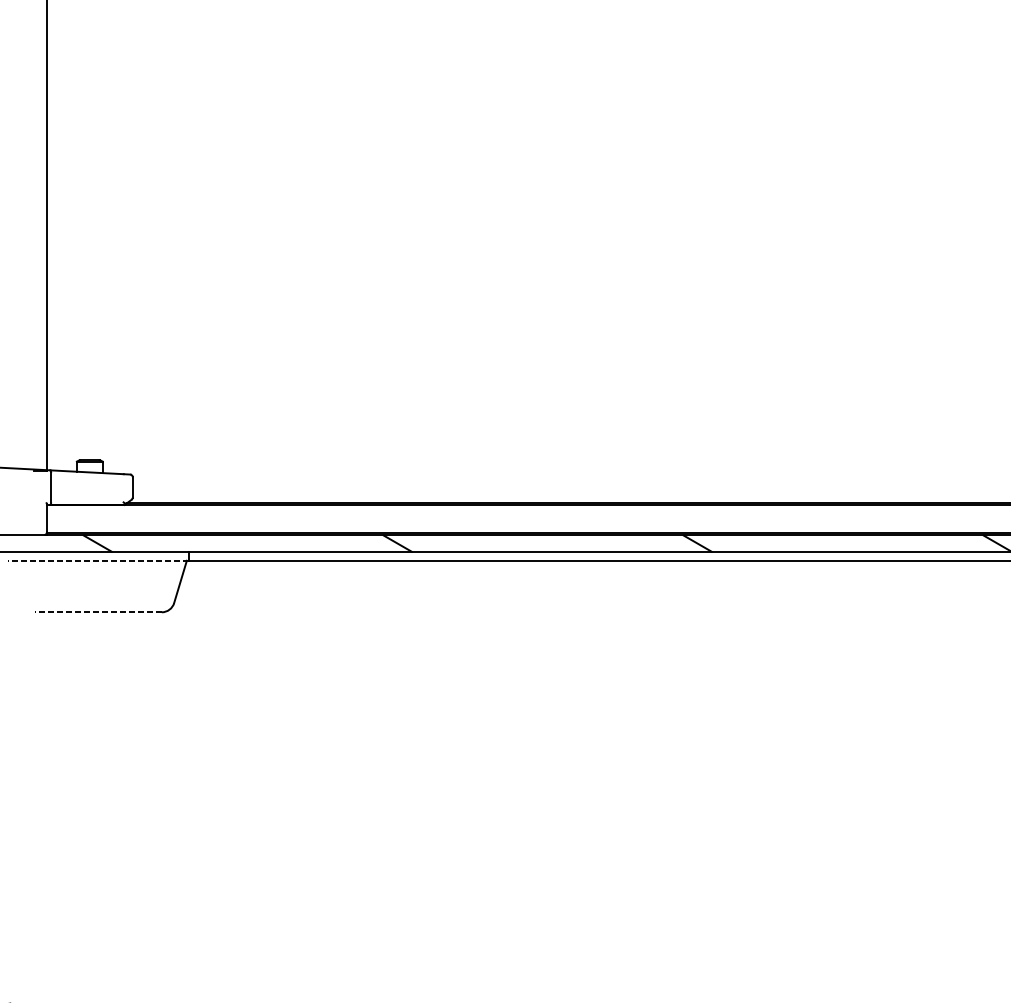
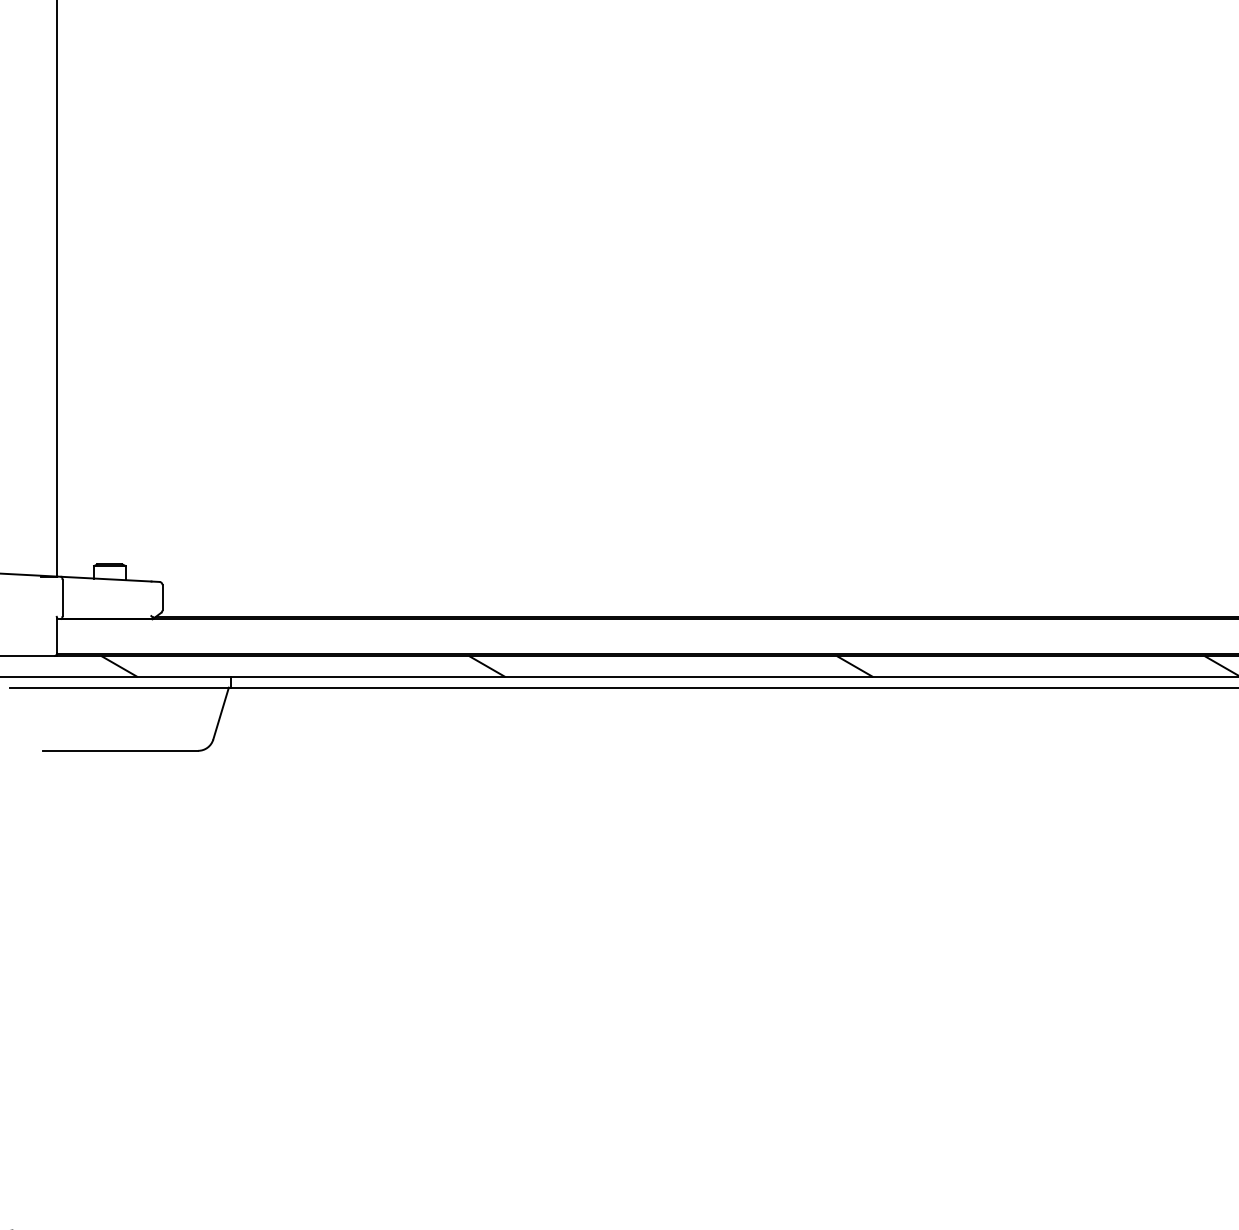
line: (98, 560) -> (120, 687), dashed -> solid
line: (98, 612) -> (120, 750), dashed -> solid

